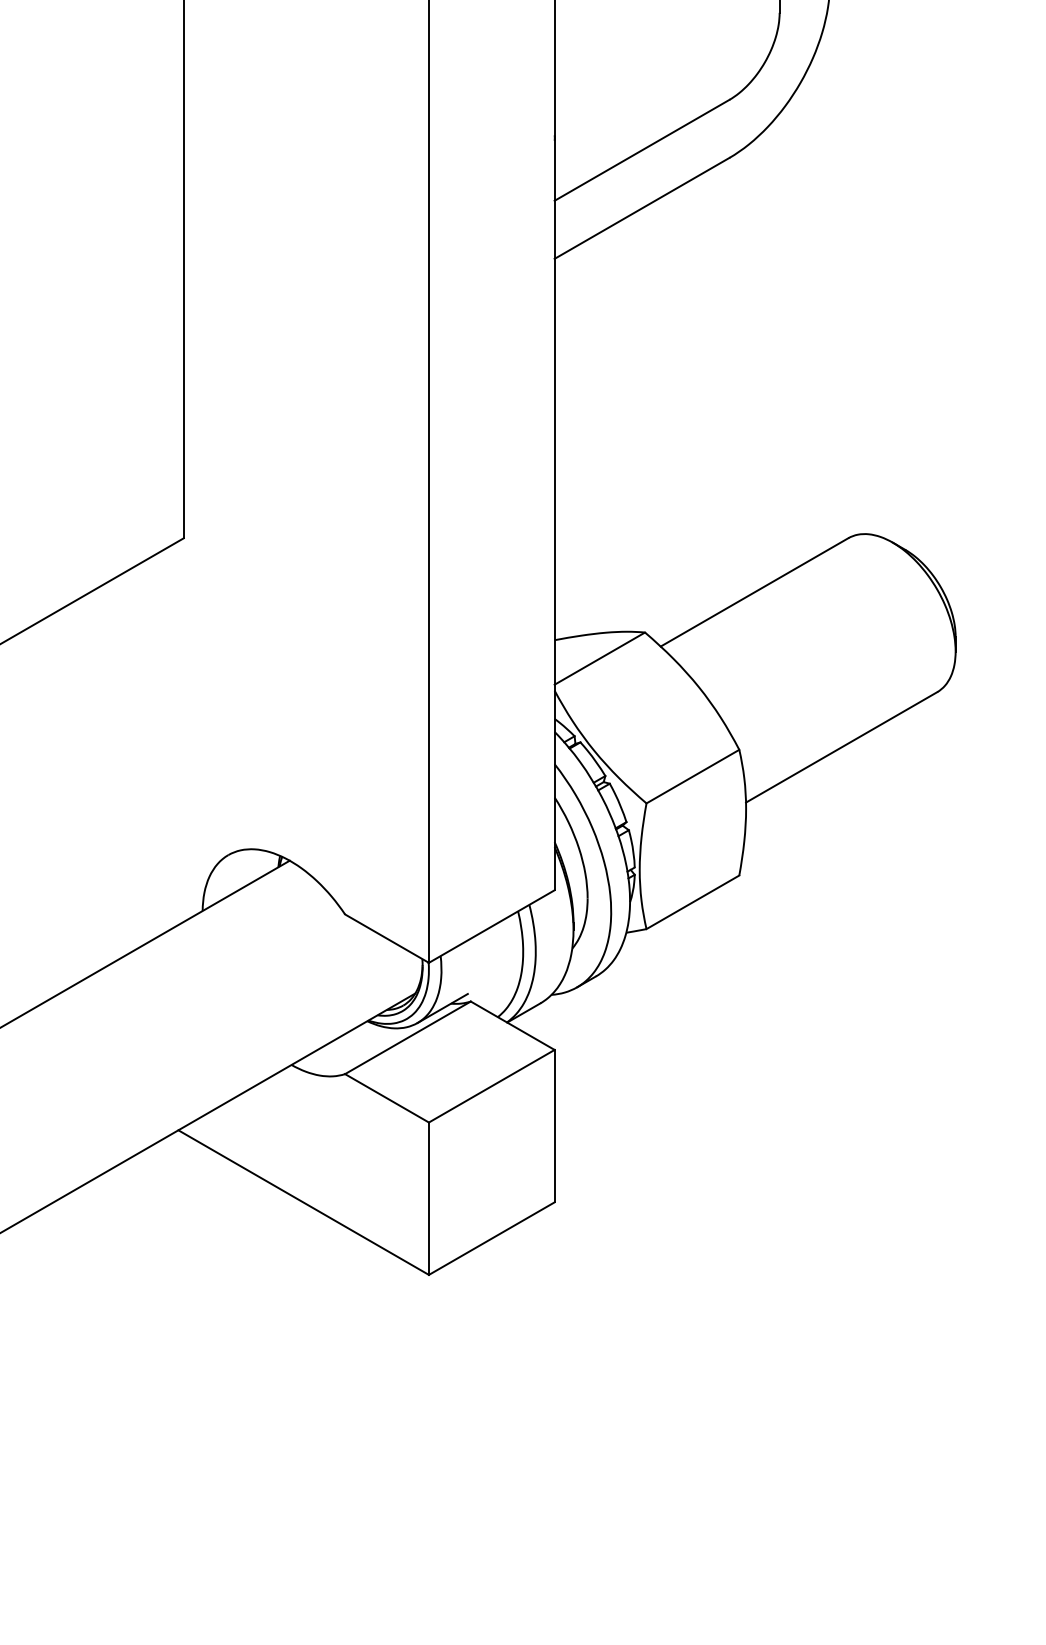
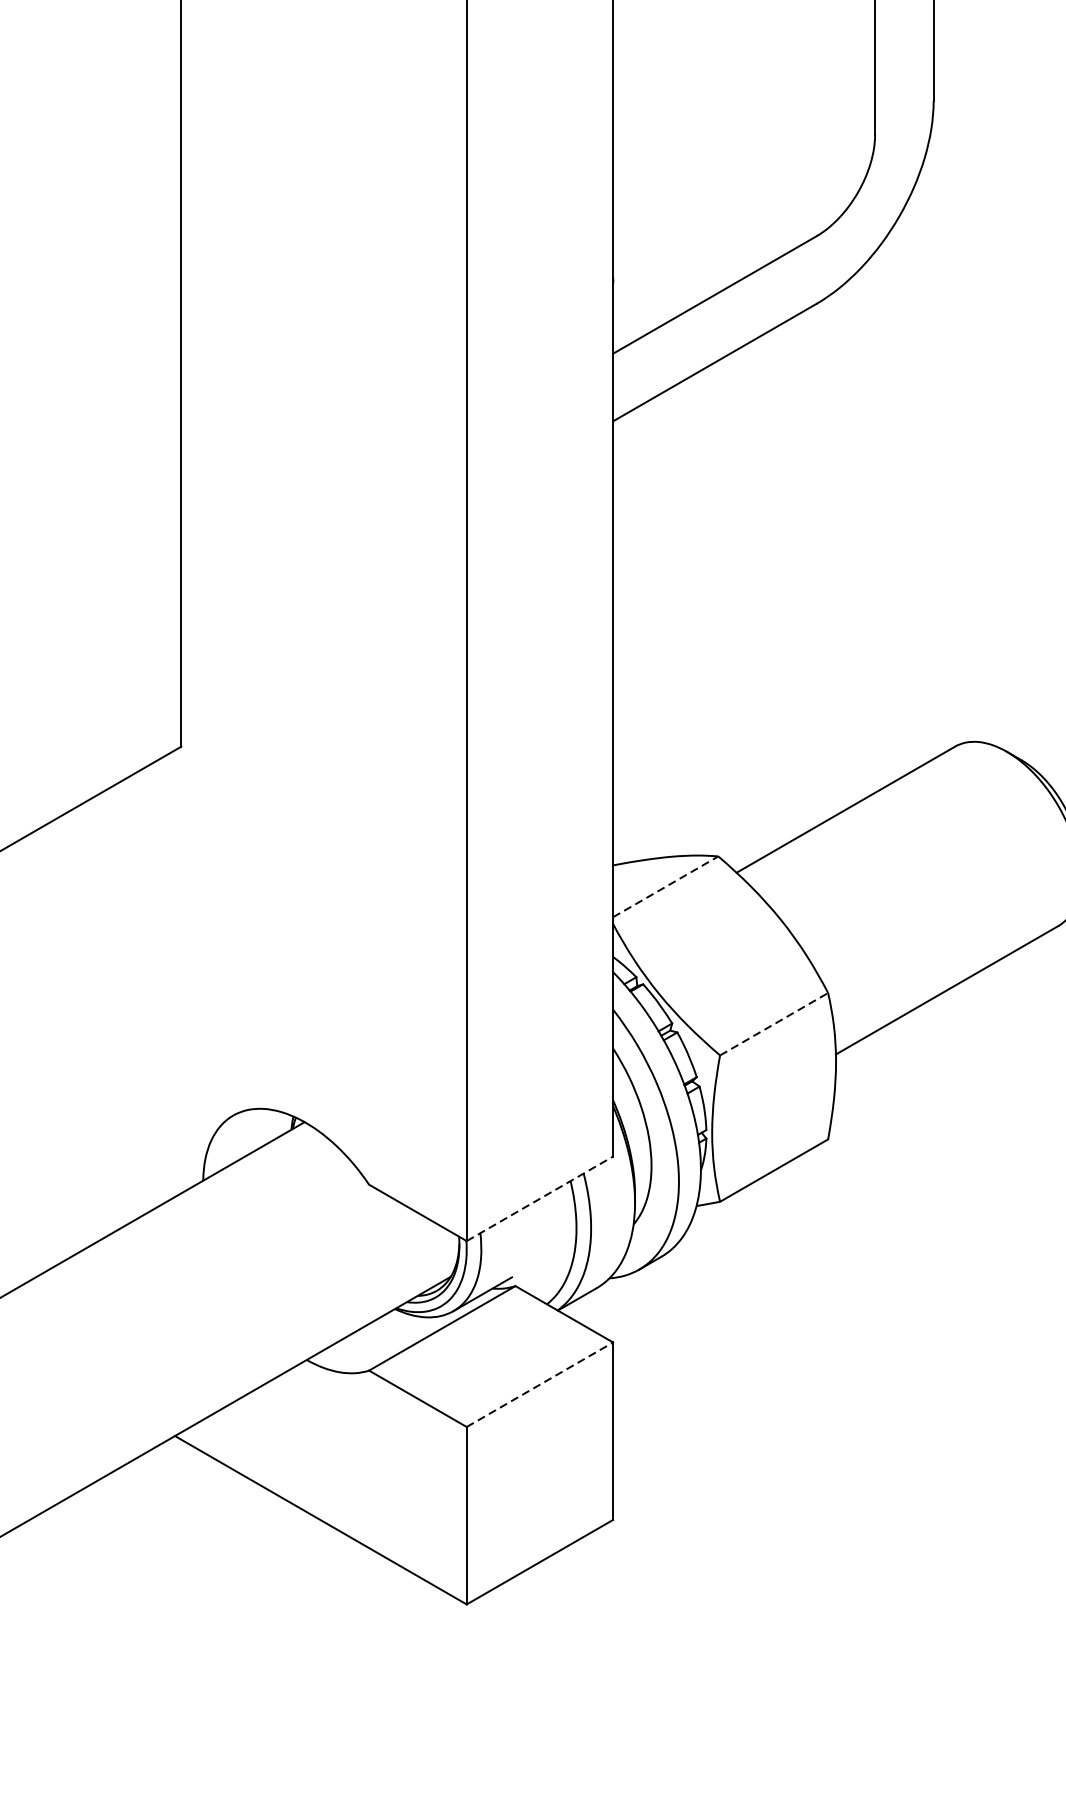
line: (600, 658) -> (666, 886), solid -> dashed
line: (692, 776) -> (773, 1024), solid -> dashed
line: (491, 926) -> (539, 1198), solid -> dashed
line: (491, 1086) -> (539, 1385), solid -> dashed

